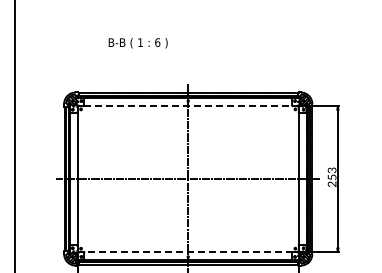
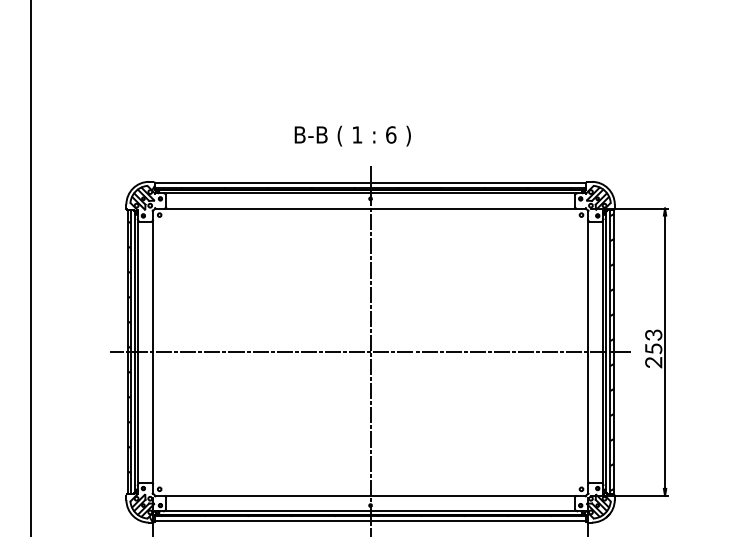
text: (137, 43) -> (351, 136), moved
line: (188, 106) -> (371, 209), dashed -> solid
line: (188, 252) -> (371, 496), dashed -> solid

